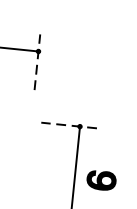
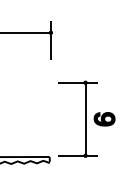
line: (36, 62) -> (50, 40), dashed -> solid
line: (68, 125) -> (77, 82), dashed -> solid

